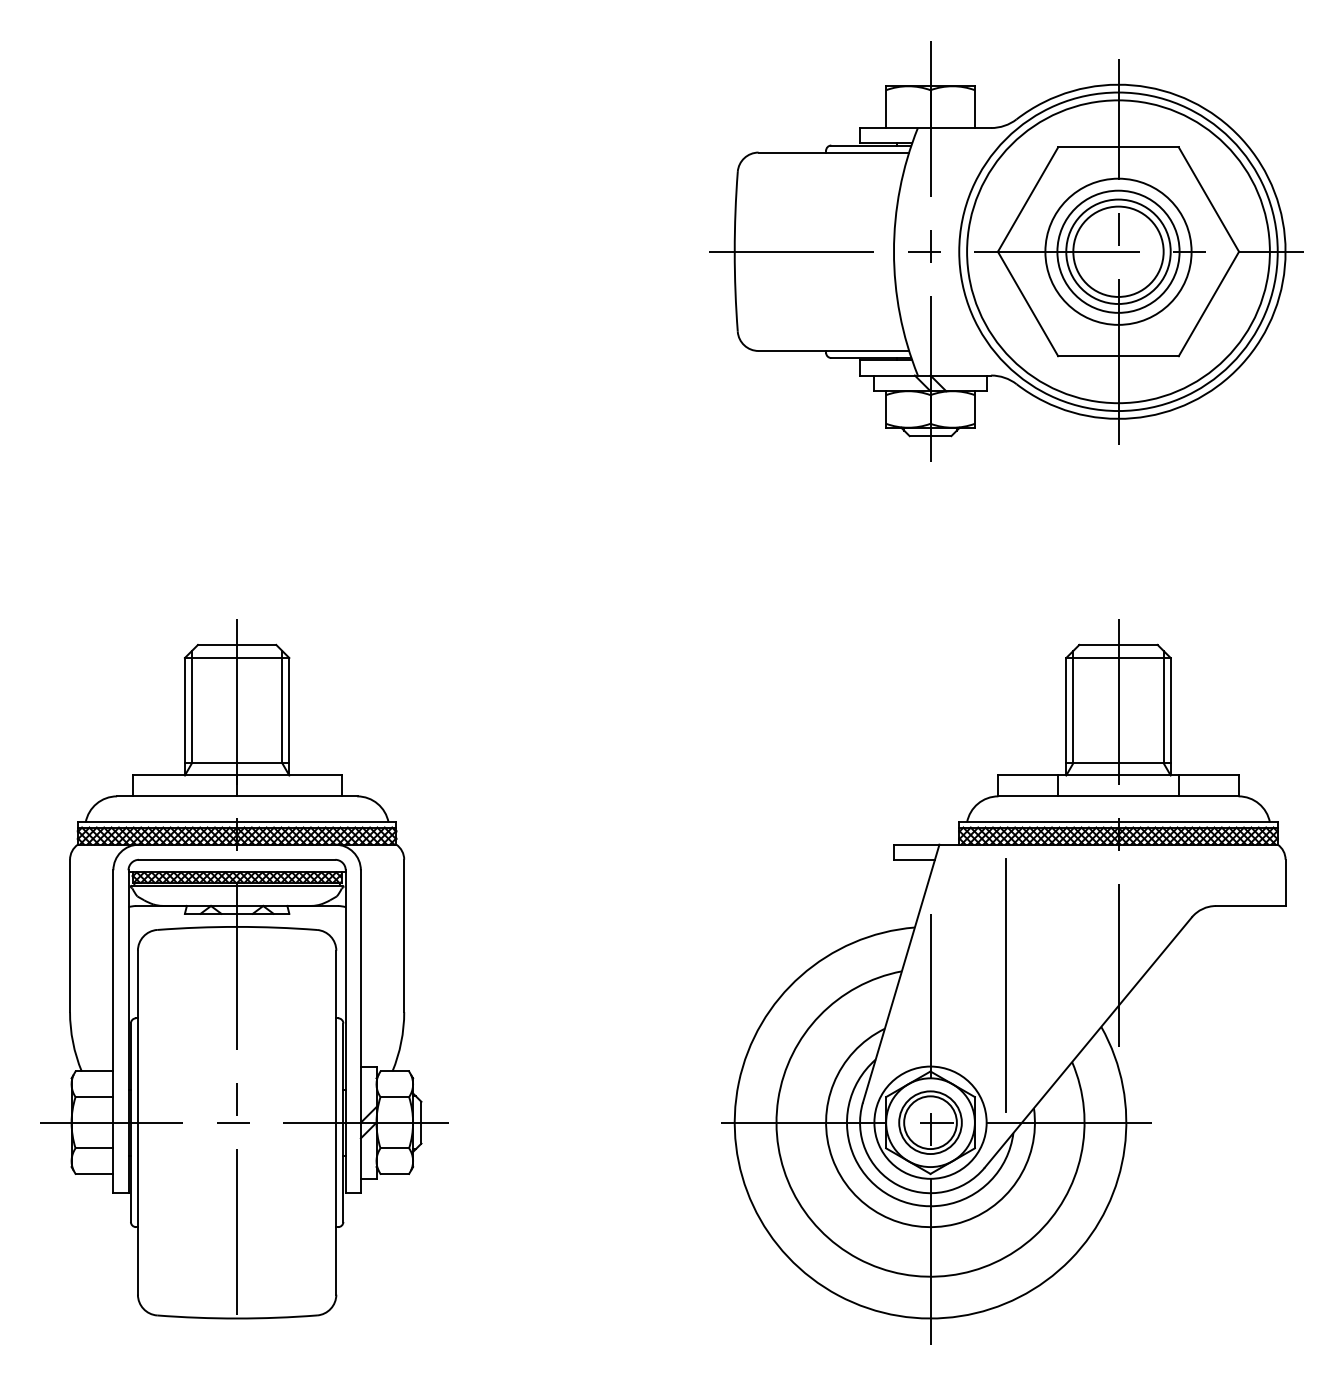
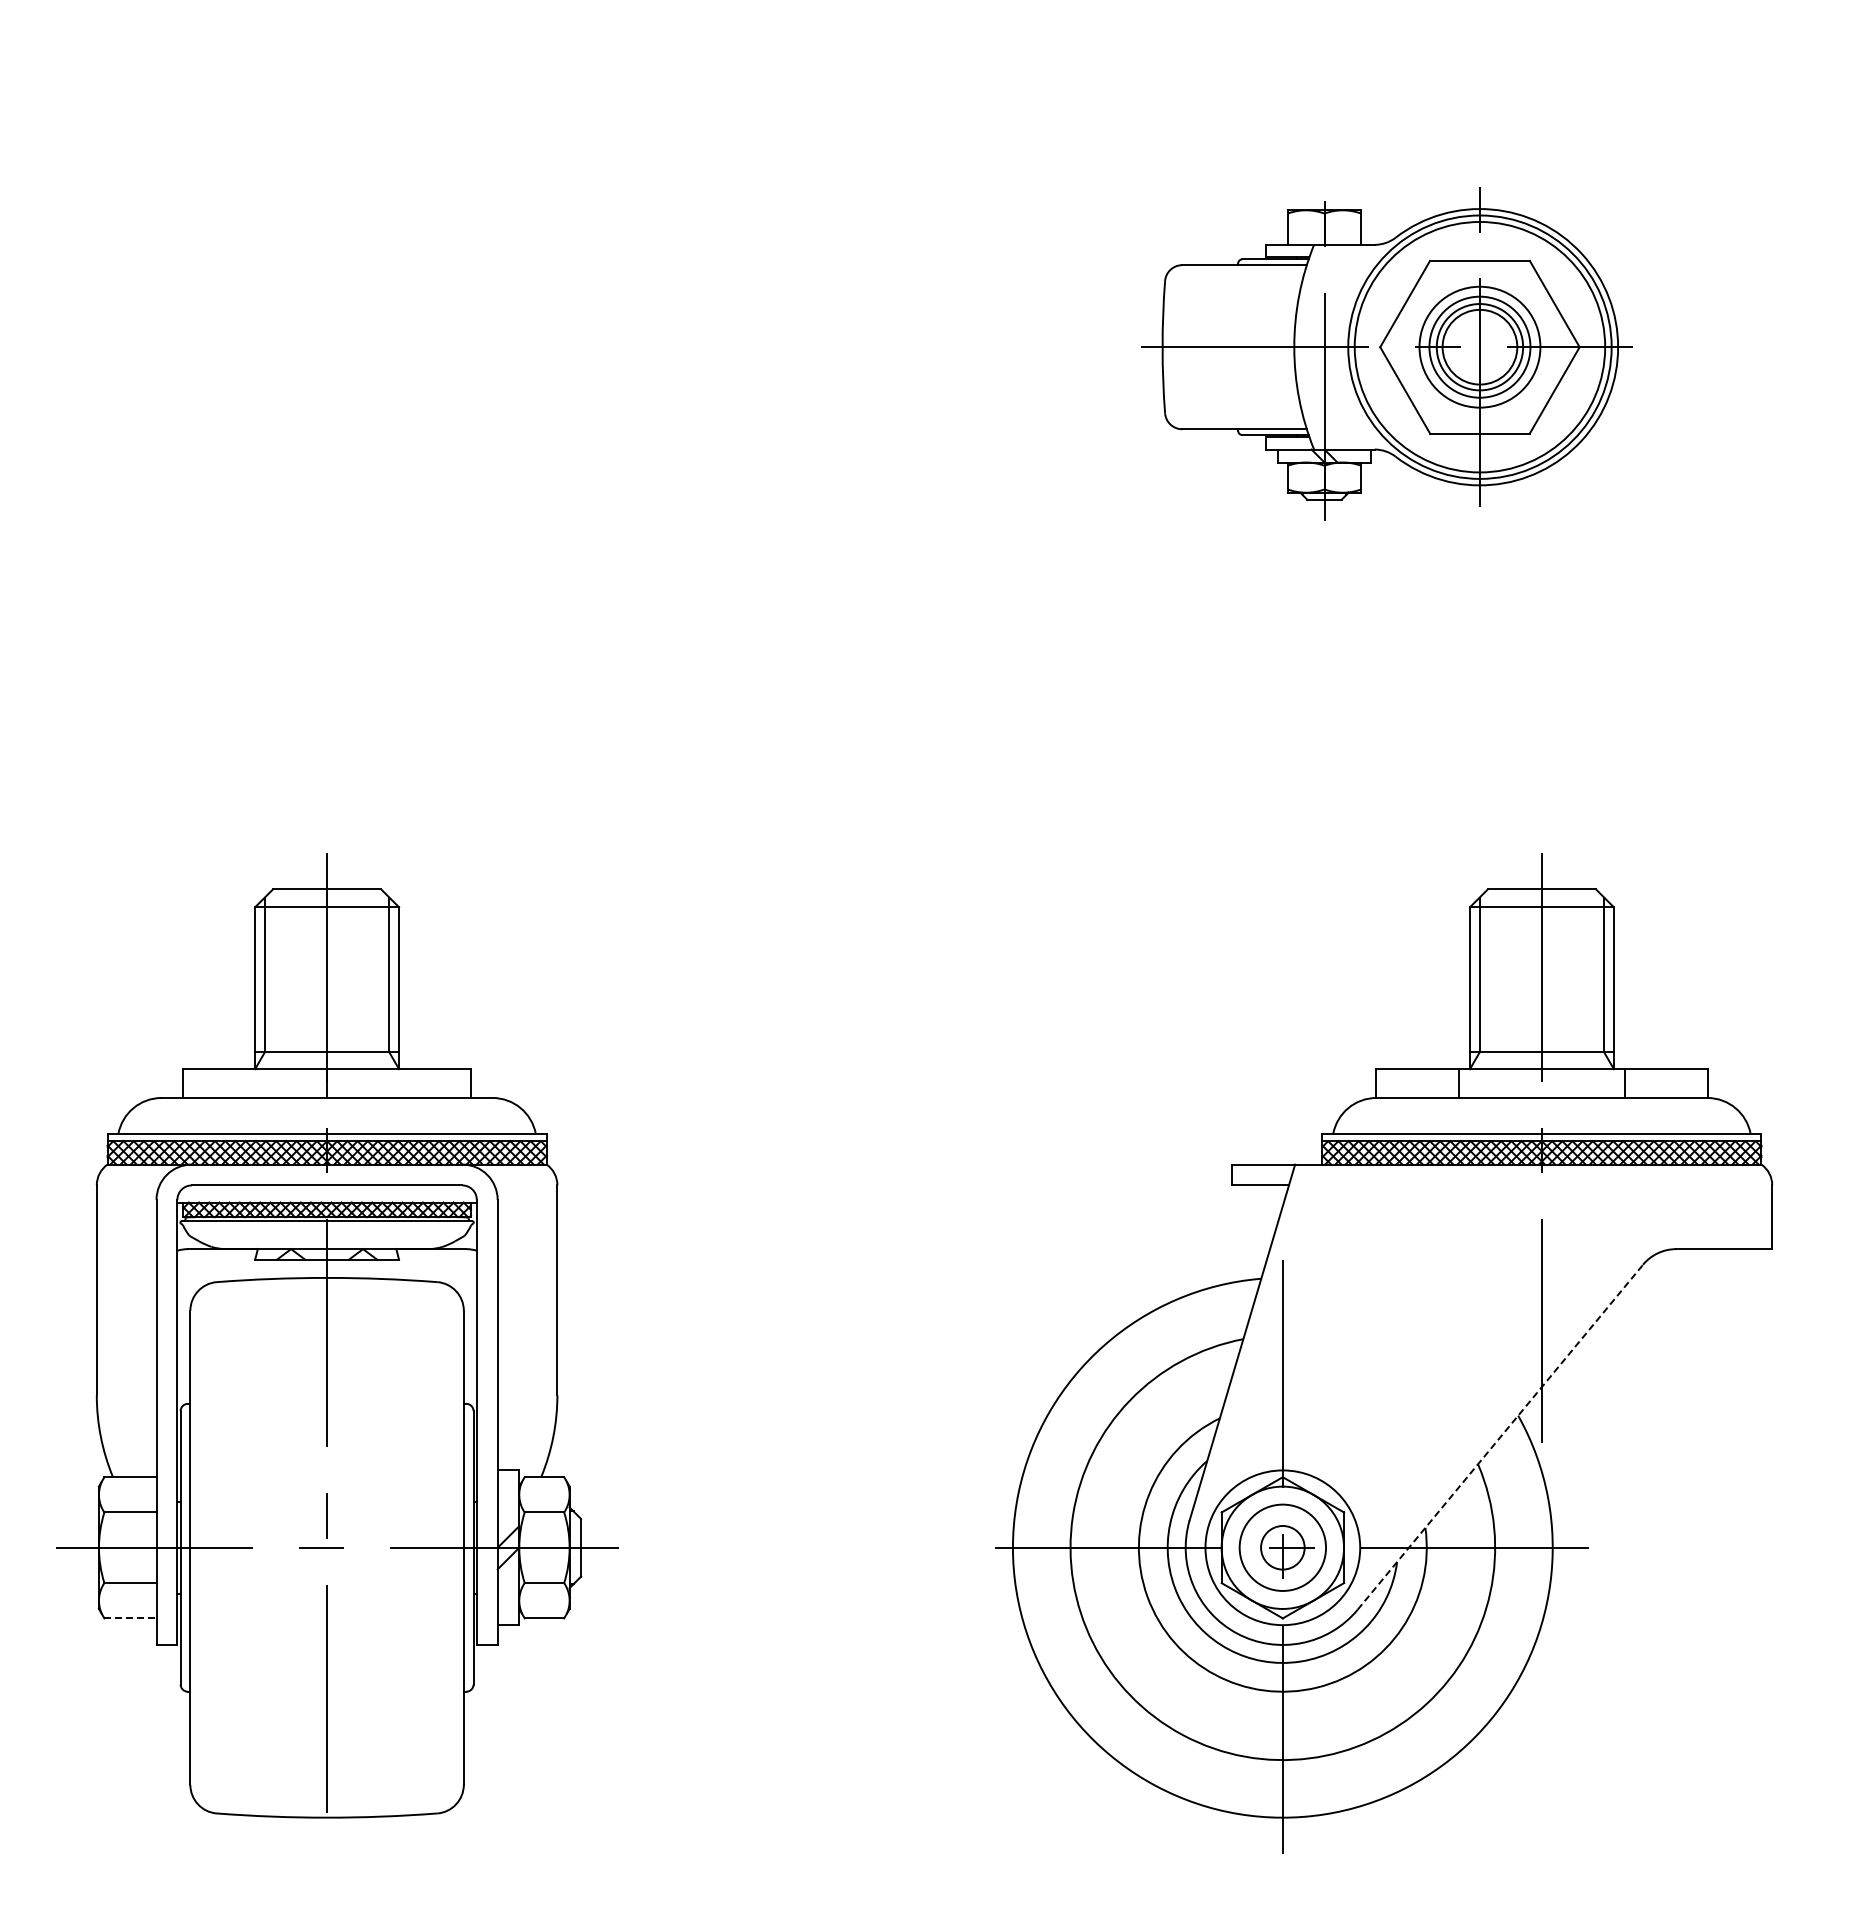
part: (1005, 251) -> (1386, 346), size x0.6
line: (1006, 985) -> (1387, 1358), removed
line: (1088, 1042) -> (1500, 1437), solid -> dashed
circle: (930, 1122) -> (1282, 1547), size x0.6
line: (94, 1174) -> (130, 1618), solid -> dashed

